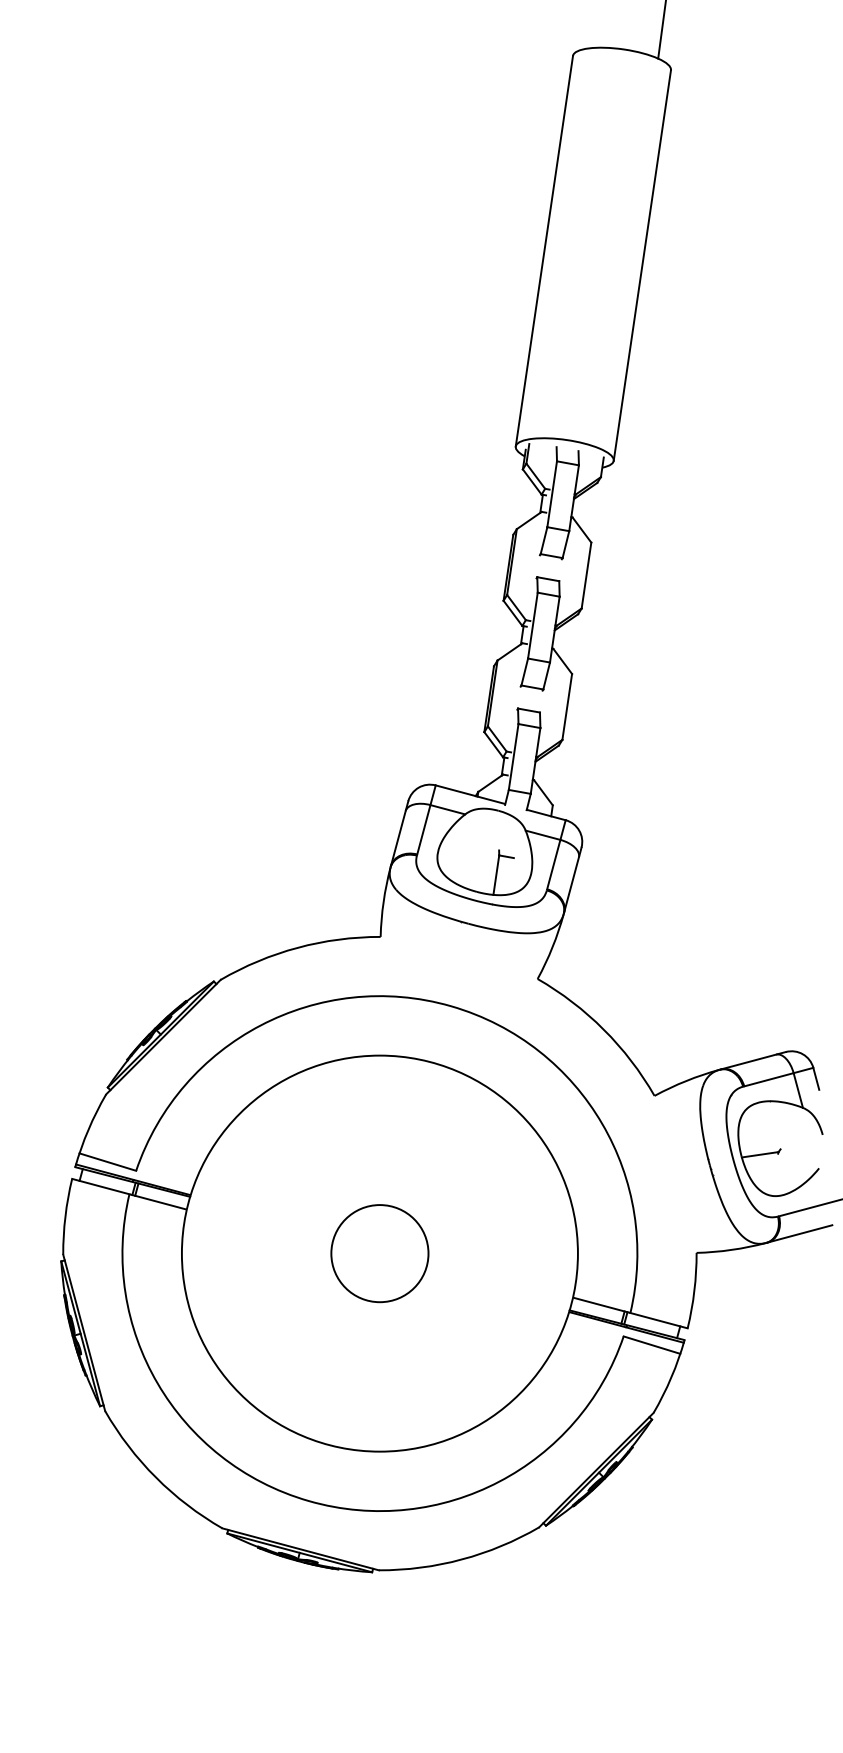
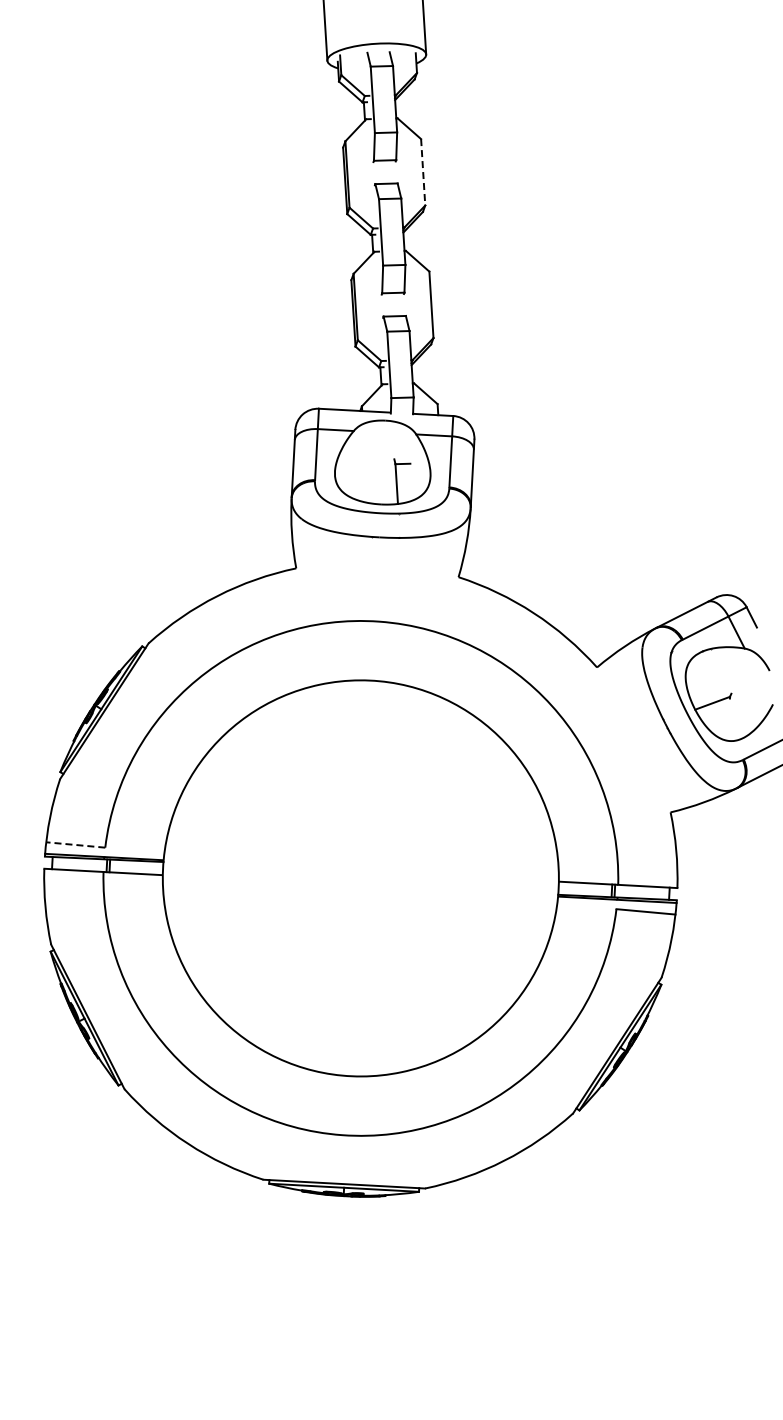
line: (586, 576) -> (423, 173), solid -> dashed
line: (107, 1162) -> (75, 845), solid -> dashed
circle: (379, 1253) -> (360, 878), removed

